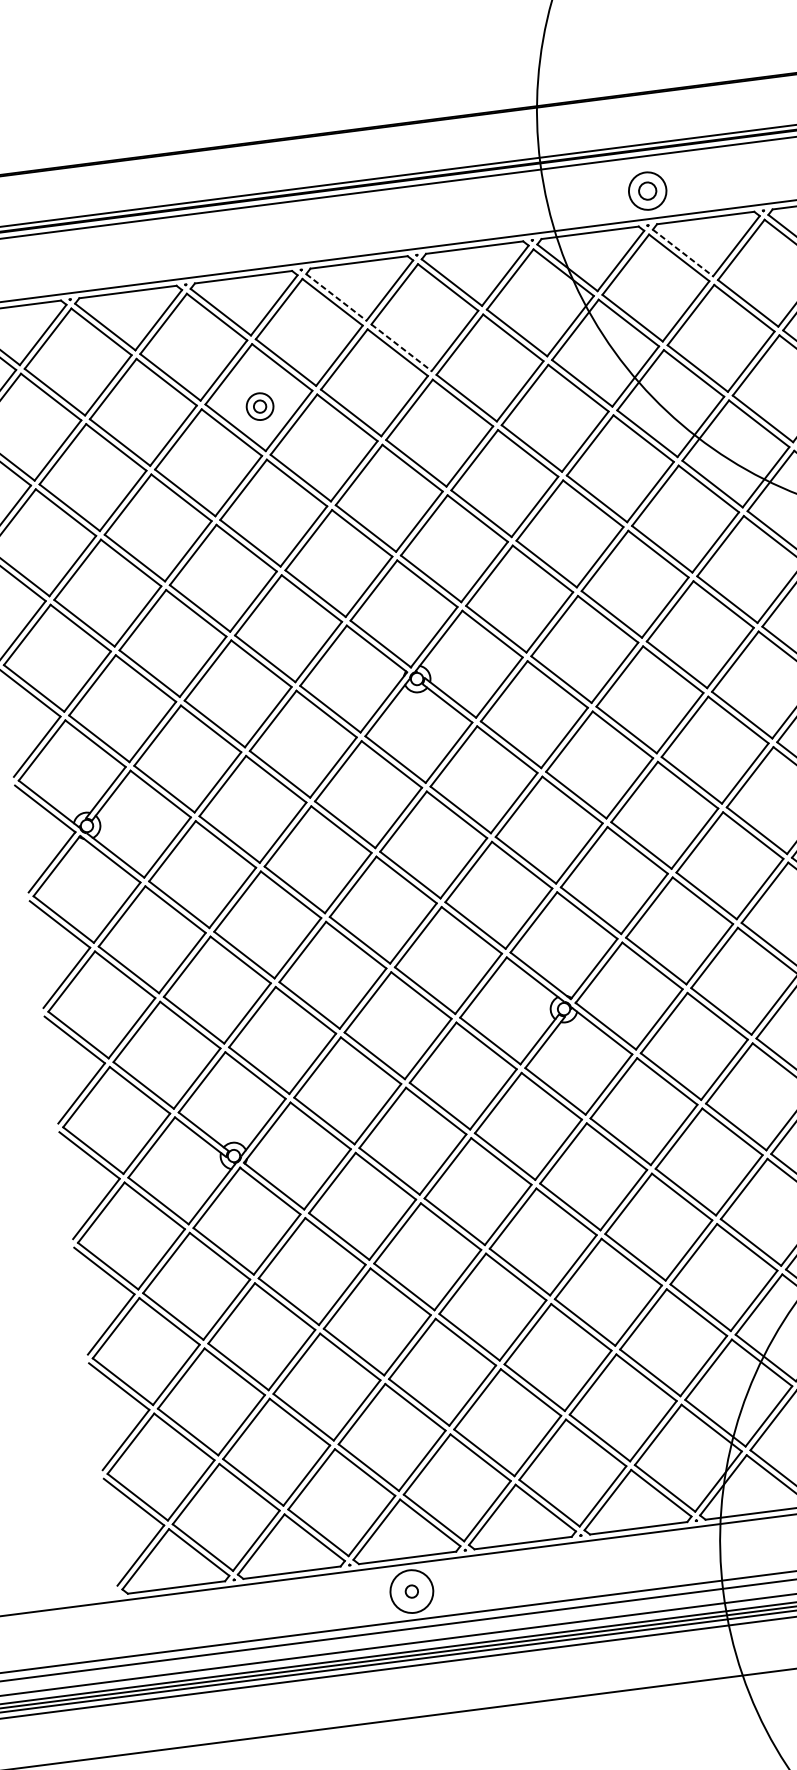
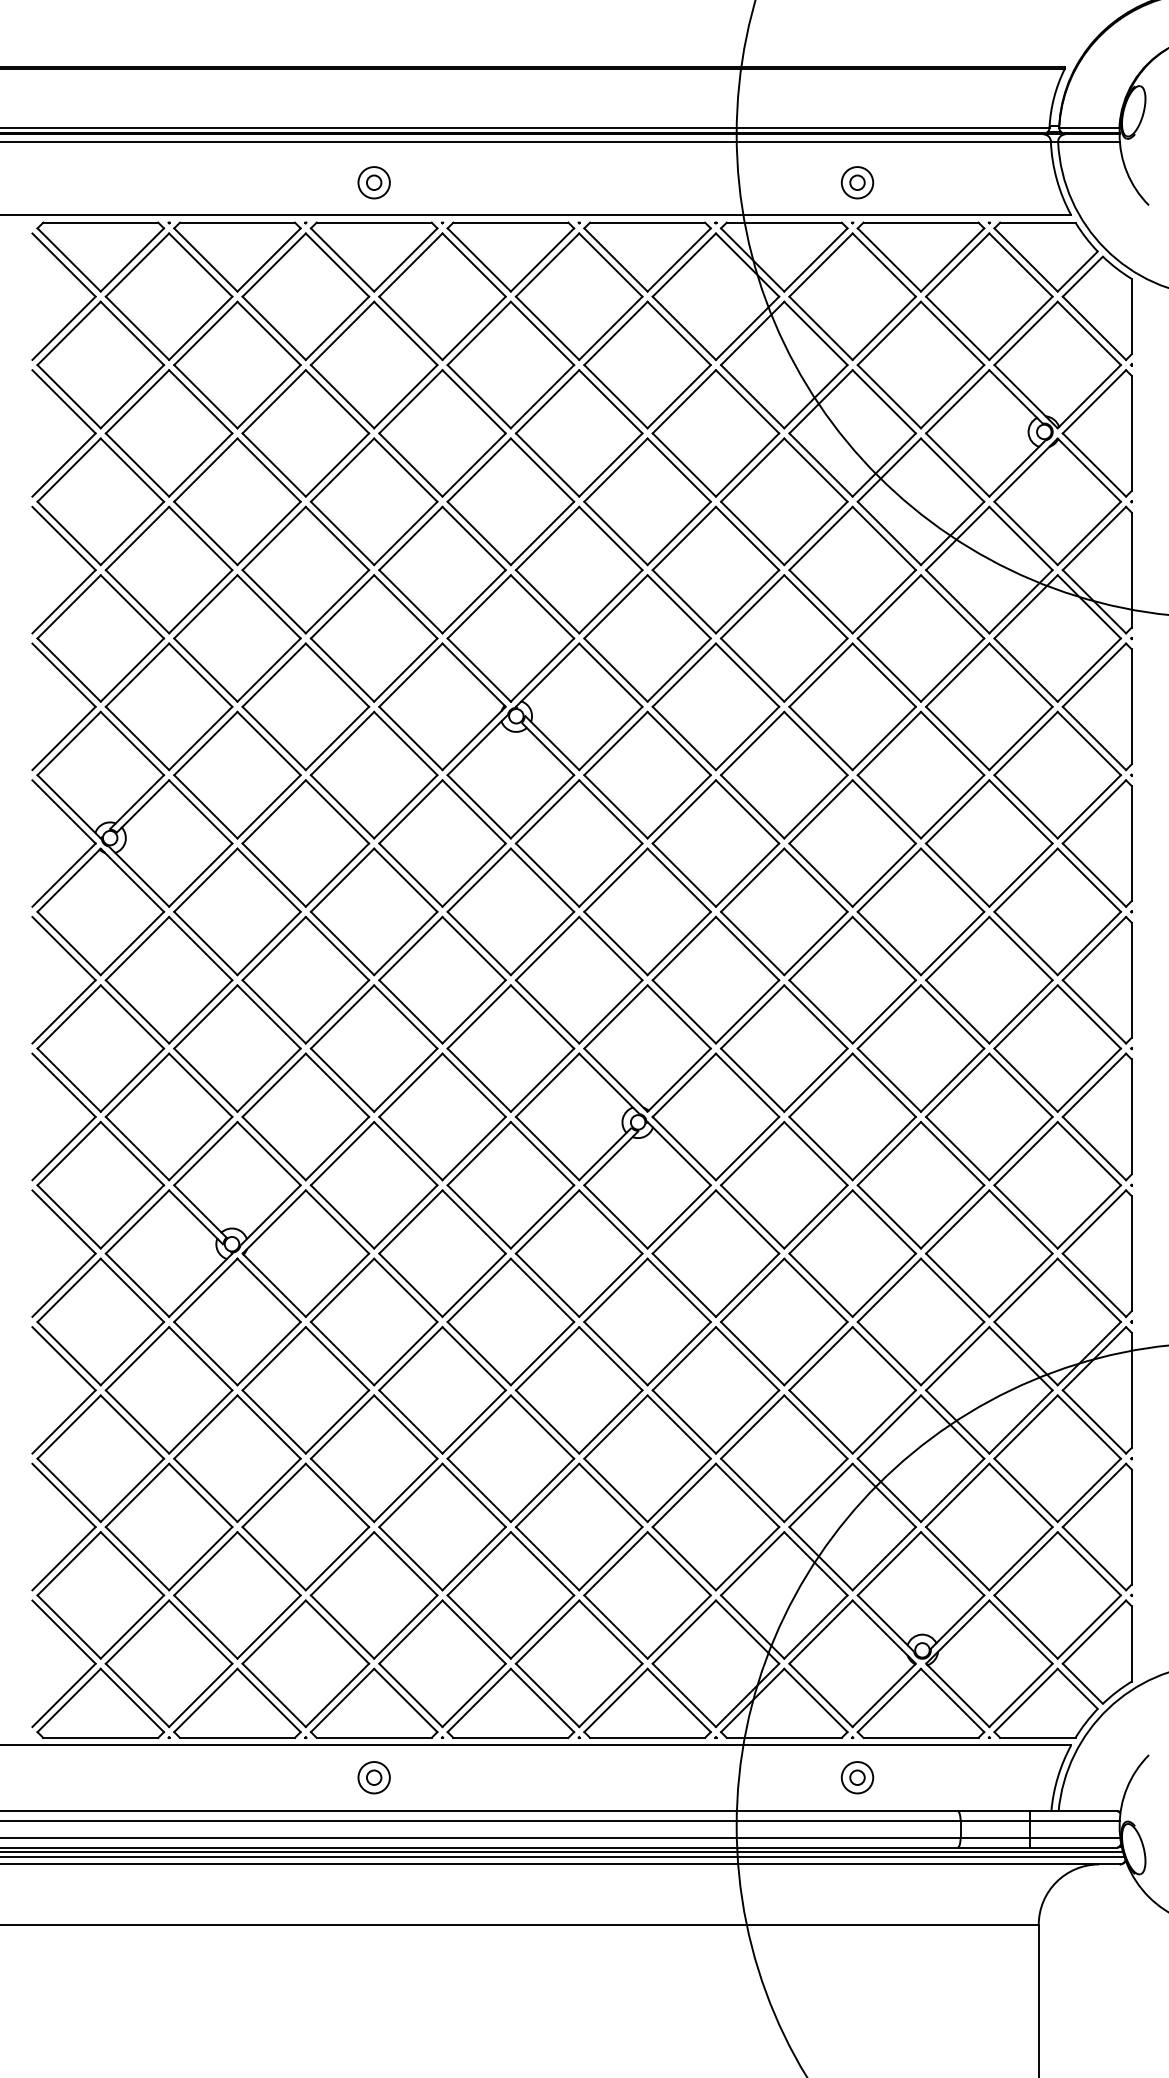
part: (647, 190) -> (857, 182), size x0.71
line: (683, 252) -> (889, 259), dashed -> solid
line: (336, 296) -> (479, 259), dashed -> solid
line: (401, 347) -> (547, 328), dashed -> solid
part: (259, 406) -> (373, 182), moved
circle: (411, 1591) -> (373, 1777), size x0.62

